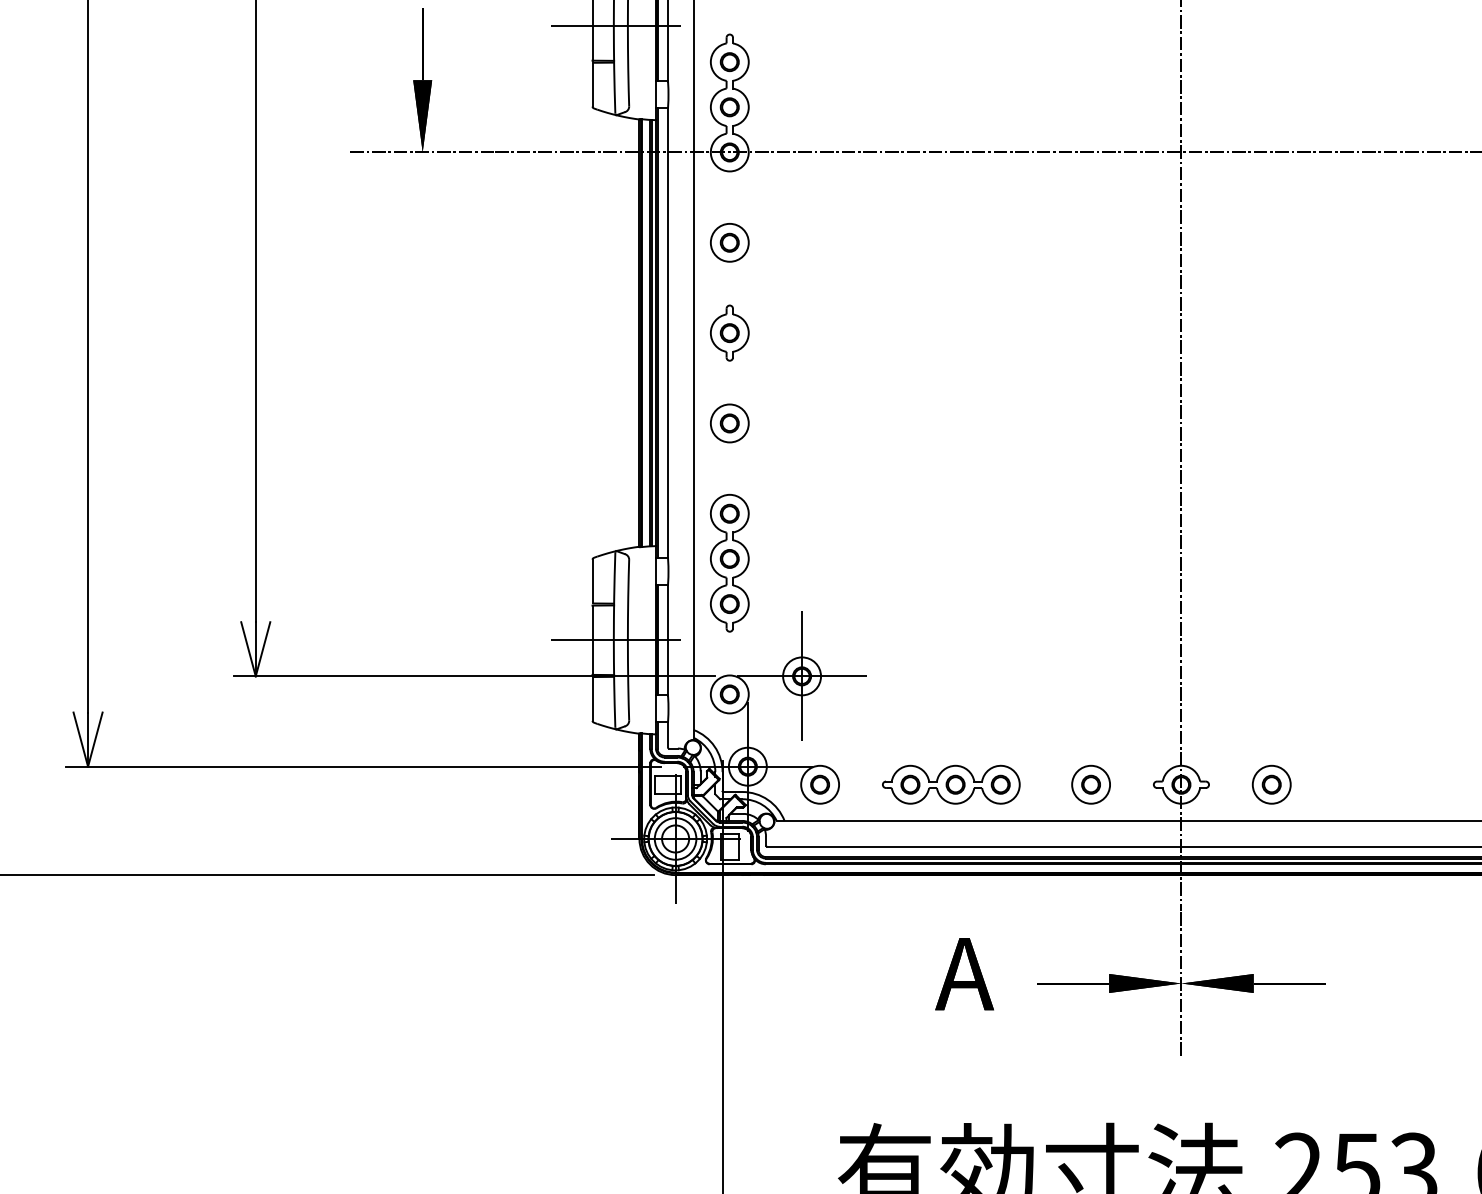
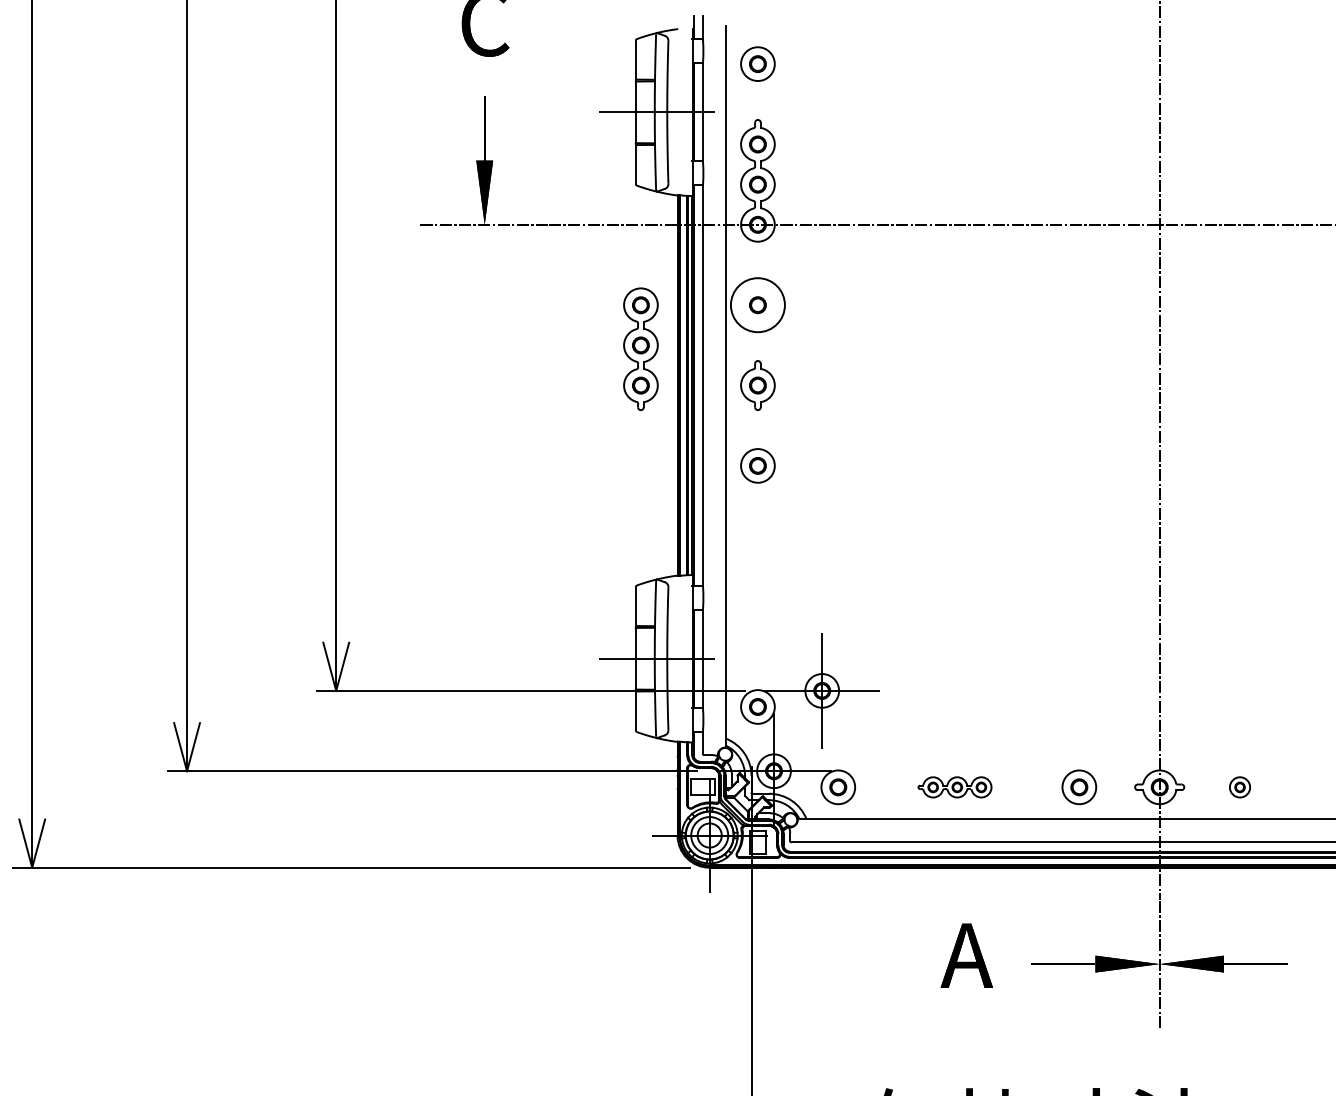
circle: (729, 243) -> (757, 305), size x1.6
part: (729, 562) -> (640, 348), moved
part: (950, 784) -> (954, 787), size x0.6
part: (1271, 784) -> (1239, 787), size x0.6

